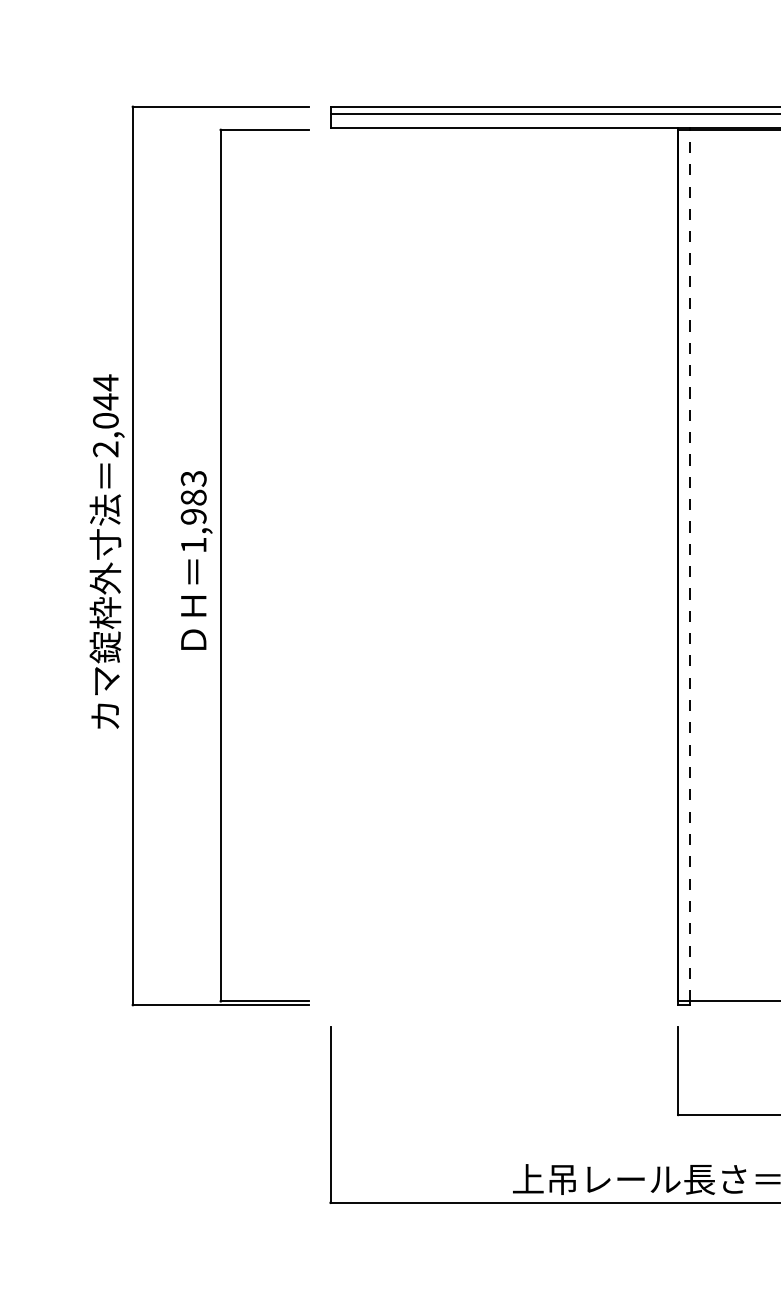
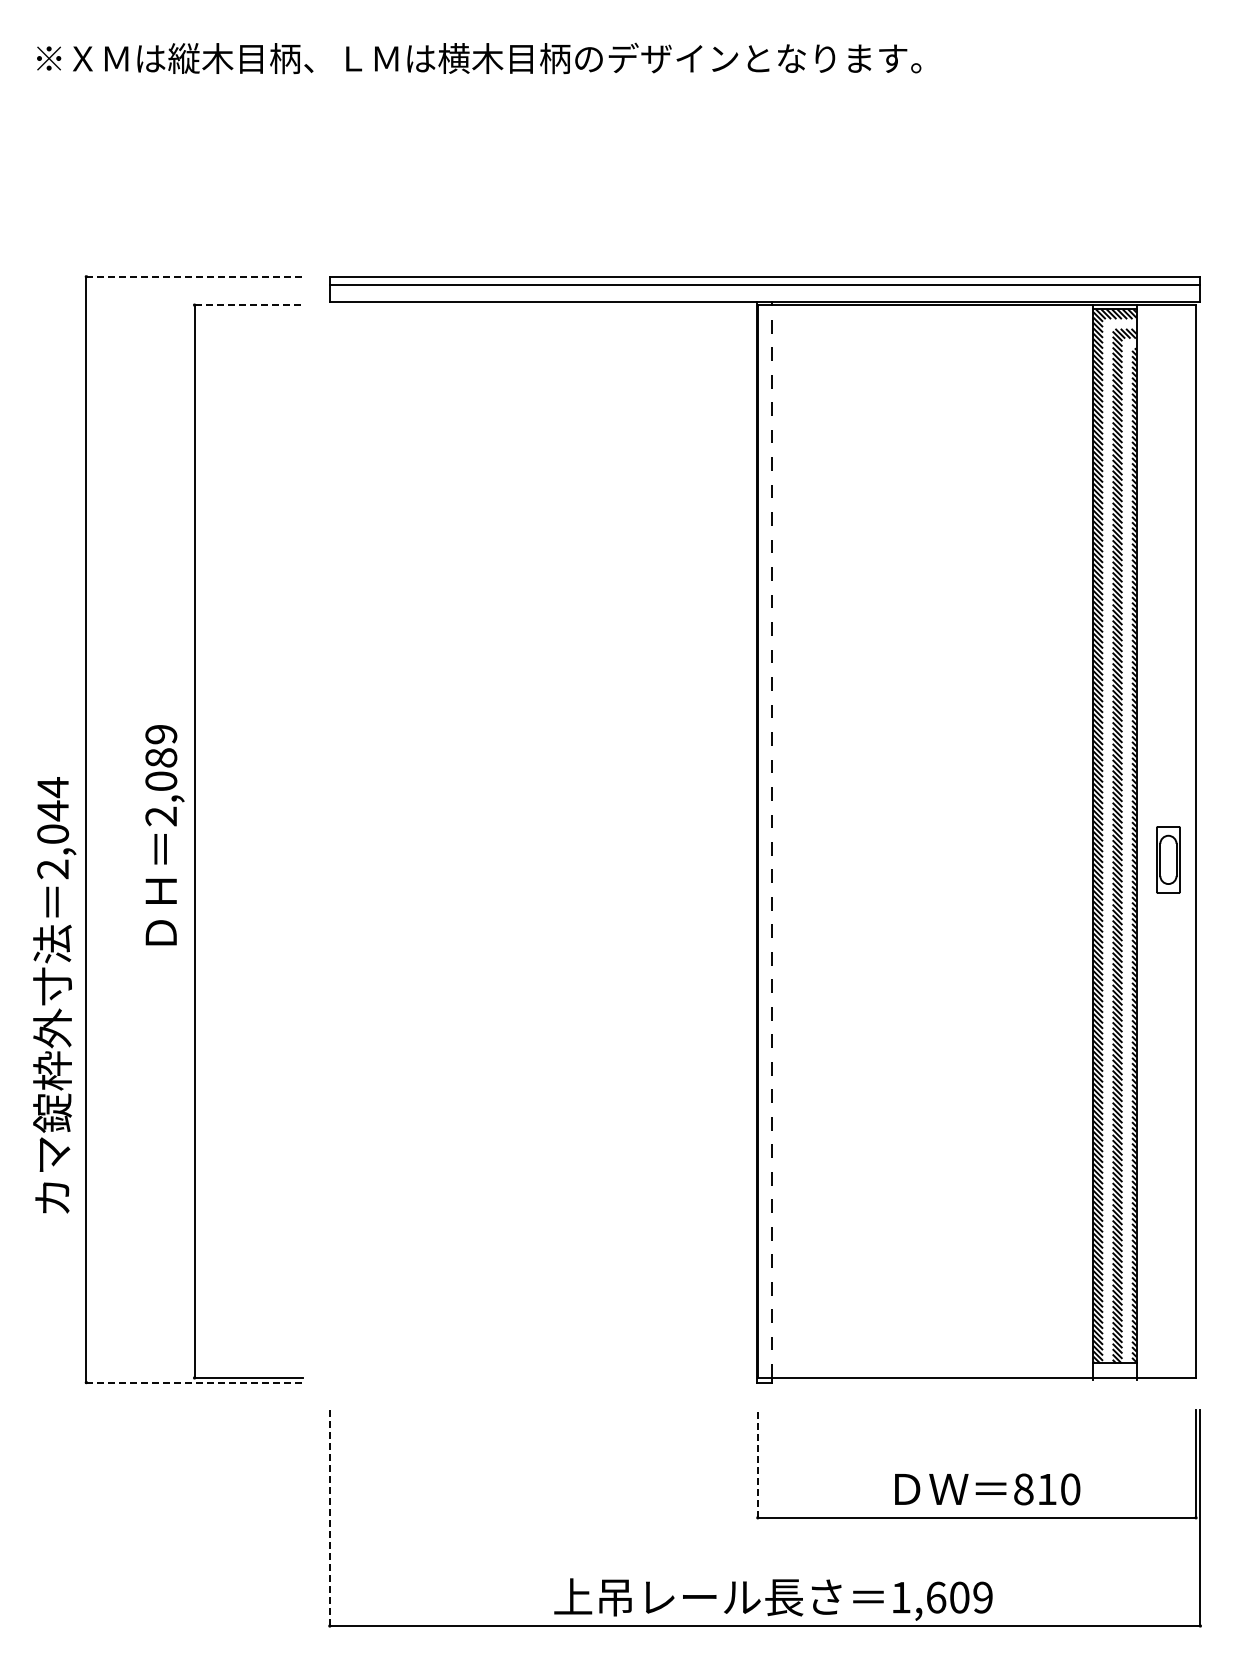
line: (221, 106) -> (195, 276), solid -> dashed
line: (265, 130) -> (249, 305), solid -> dashed
text: (193, 511) -> (161, 775), 1,983 -> 2,089
text: (107, 551) -> (54, 995), moved
line: (221, 1005) -> (195, 1382), solid -> dashed
line: (677, 1070) -> (757, 1463), solid -> dashed
line: (330, 1114) -> (329, 1517), solid -> dashed

